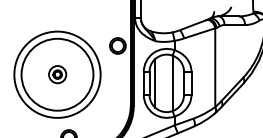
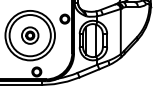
part: (57, 74) -> (30, 35), size x1.67

